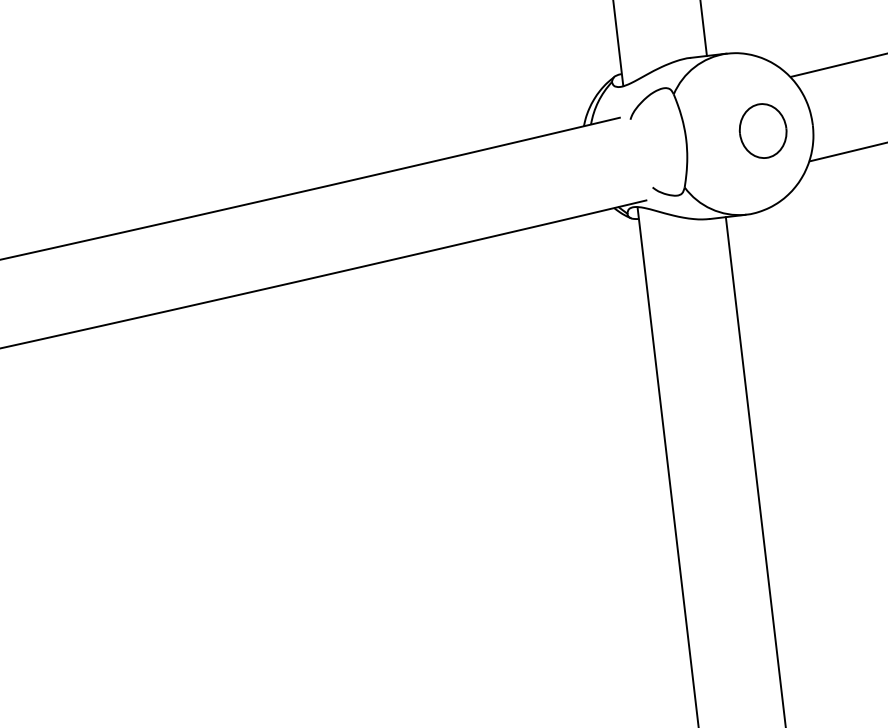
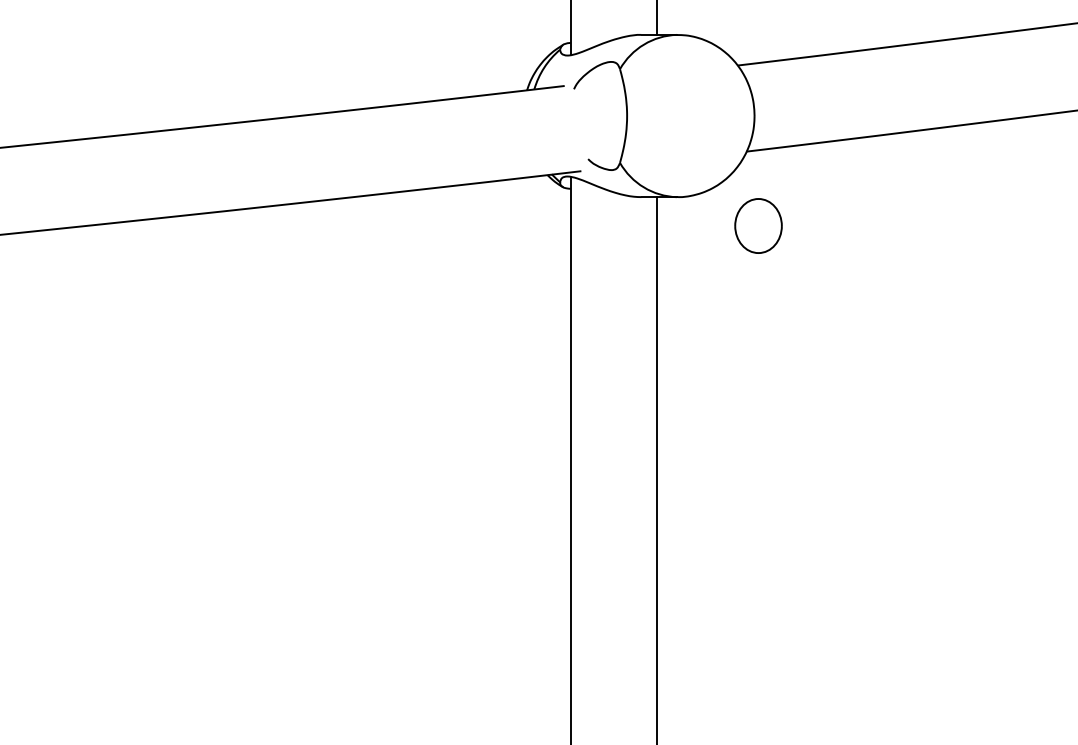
part: (763, 130) -> (758, 225), moved

